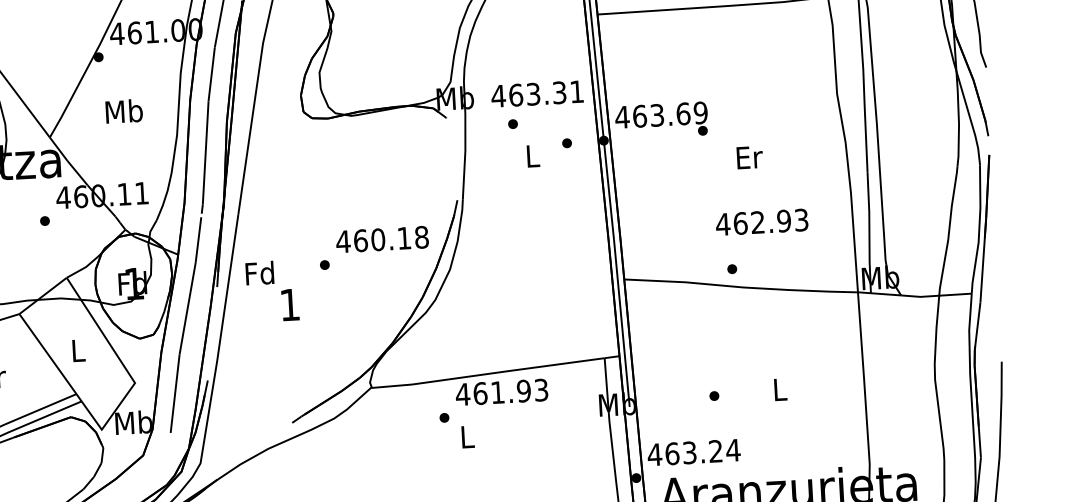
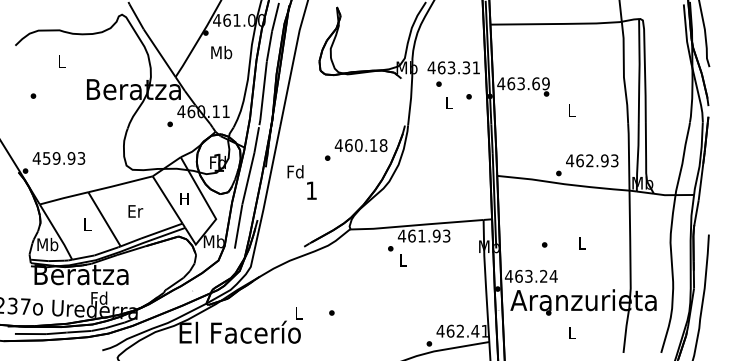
text: (123, 111) -> (221, 52), moved
text: (750, 157) -> (572, 110), Er -> L
text: (762, 221) -> (592, 160), moved
text: (271, 291) -> (301, 182), moved
text: (77, 349) -> (184, 198), L -> H

